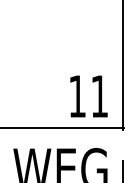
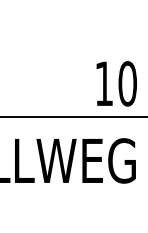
text: (99, 96) -> (127, 83), 11 -> 10

